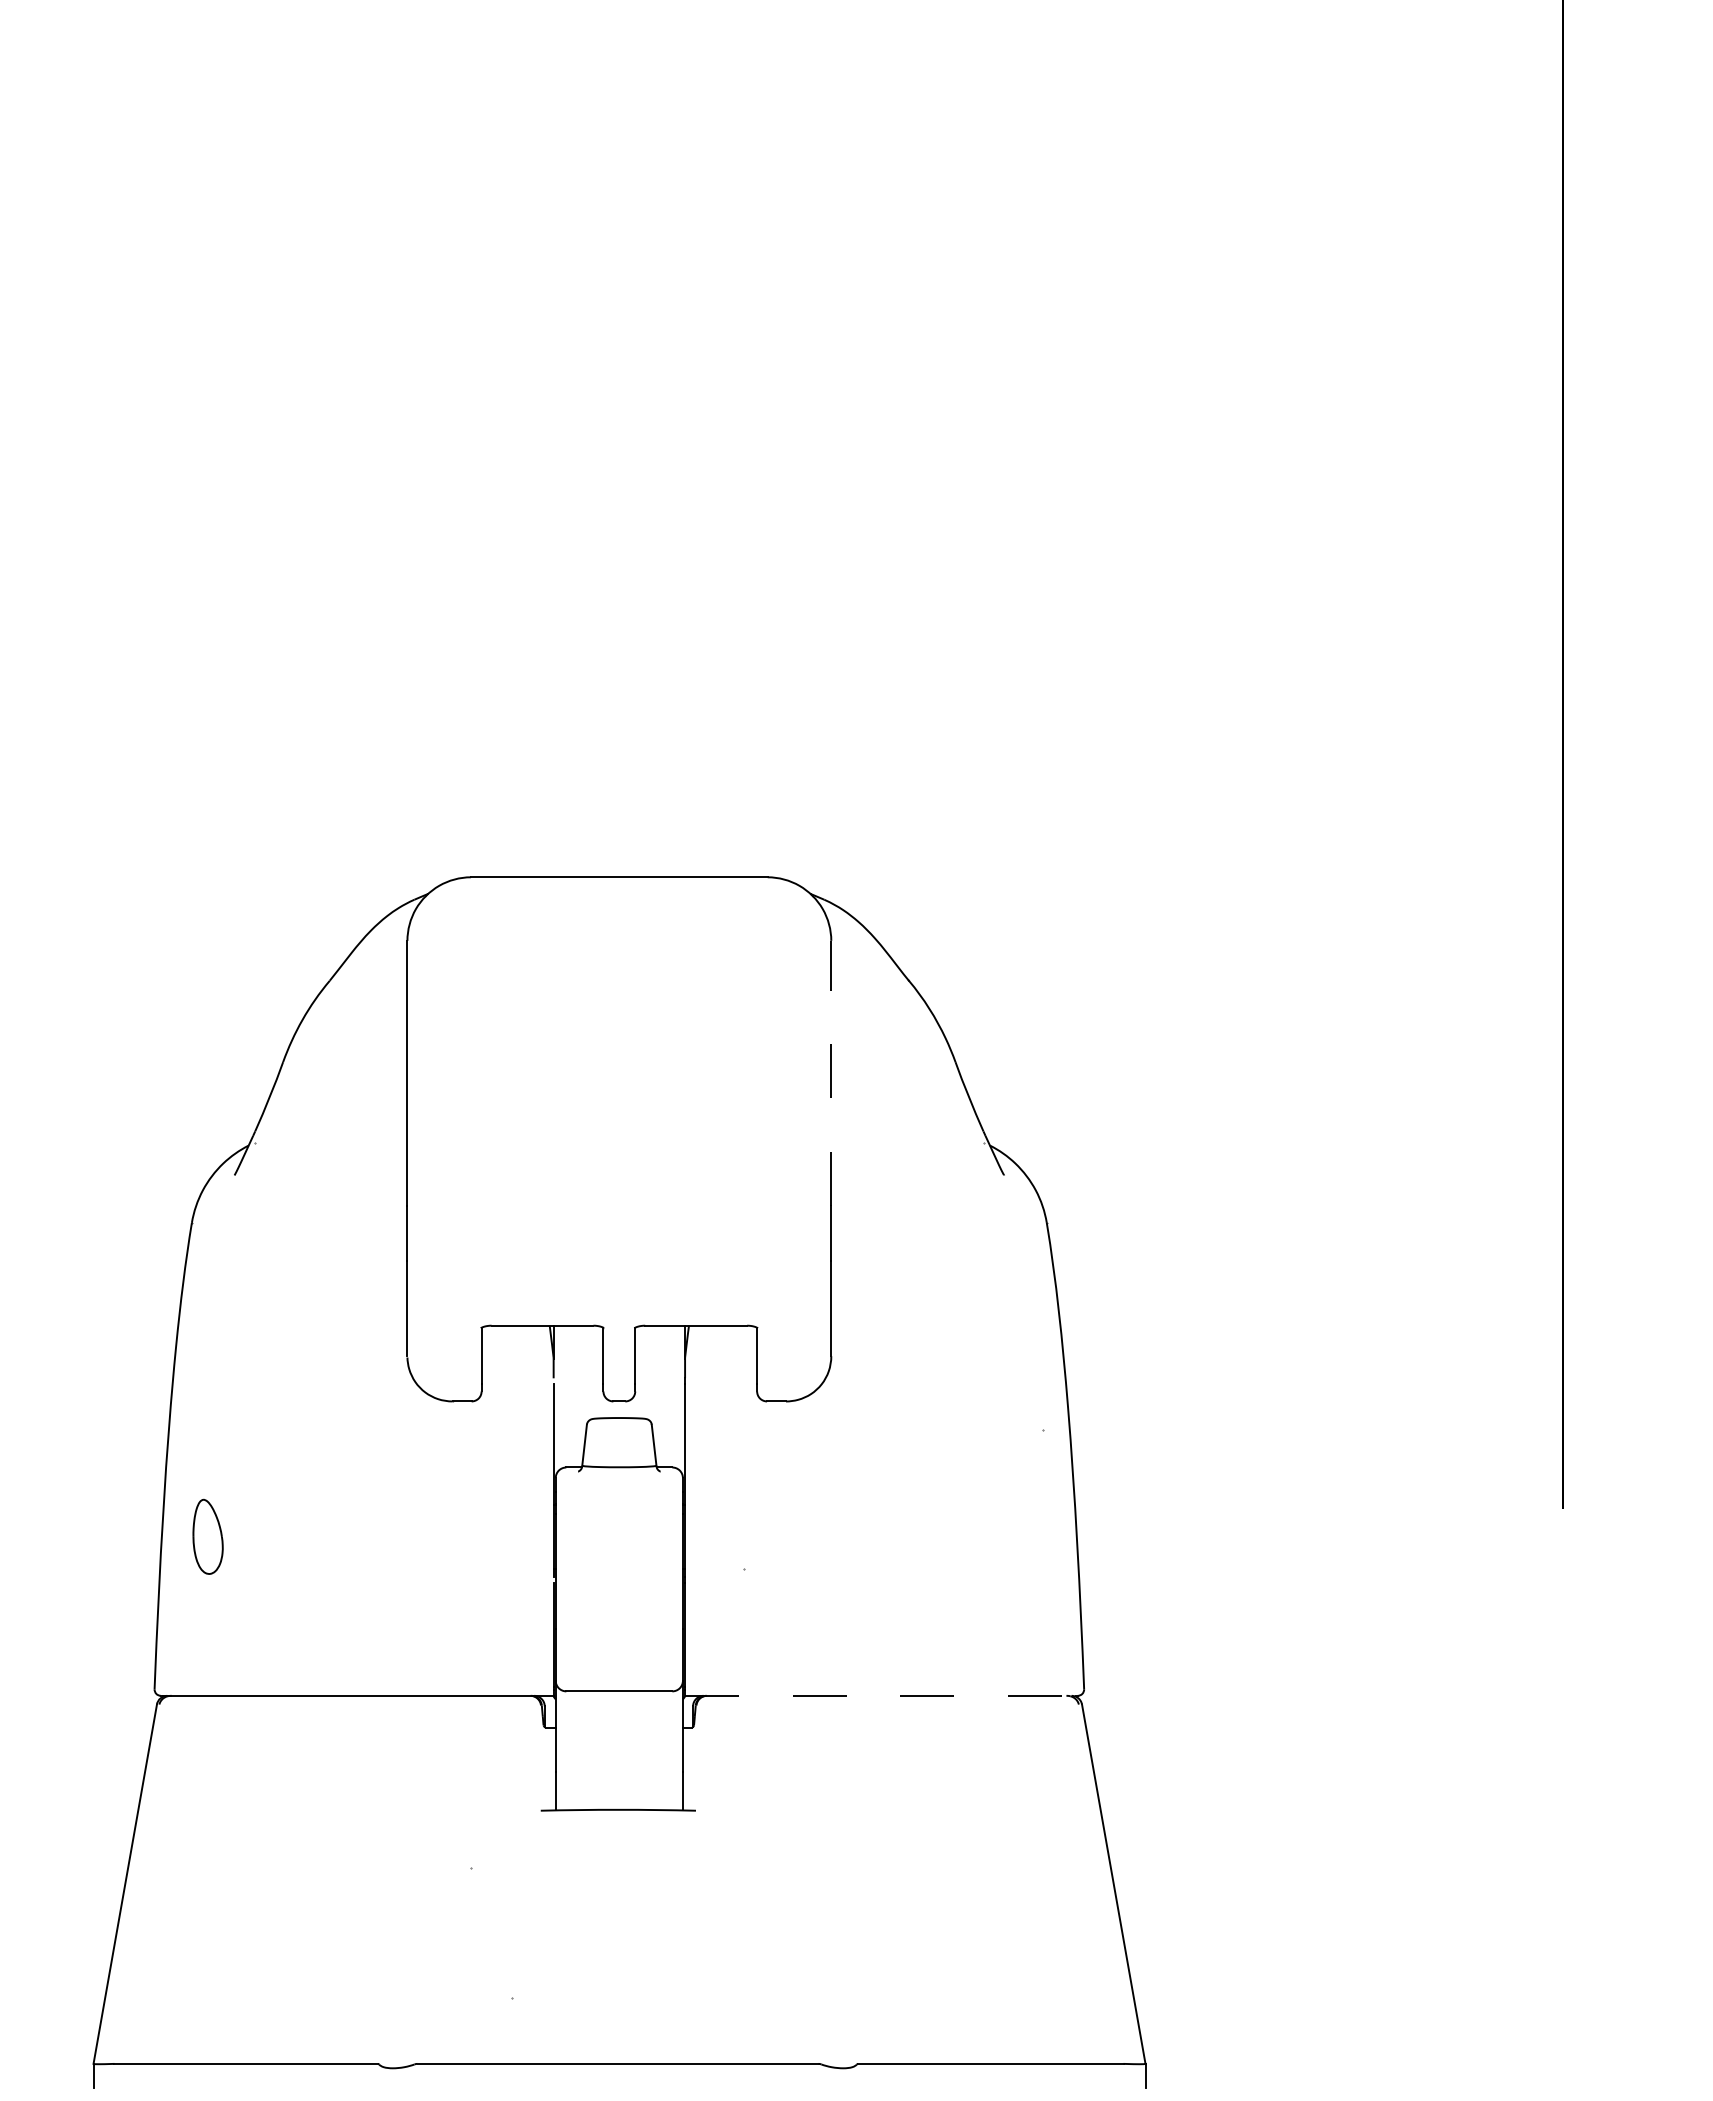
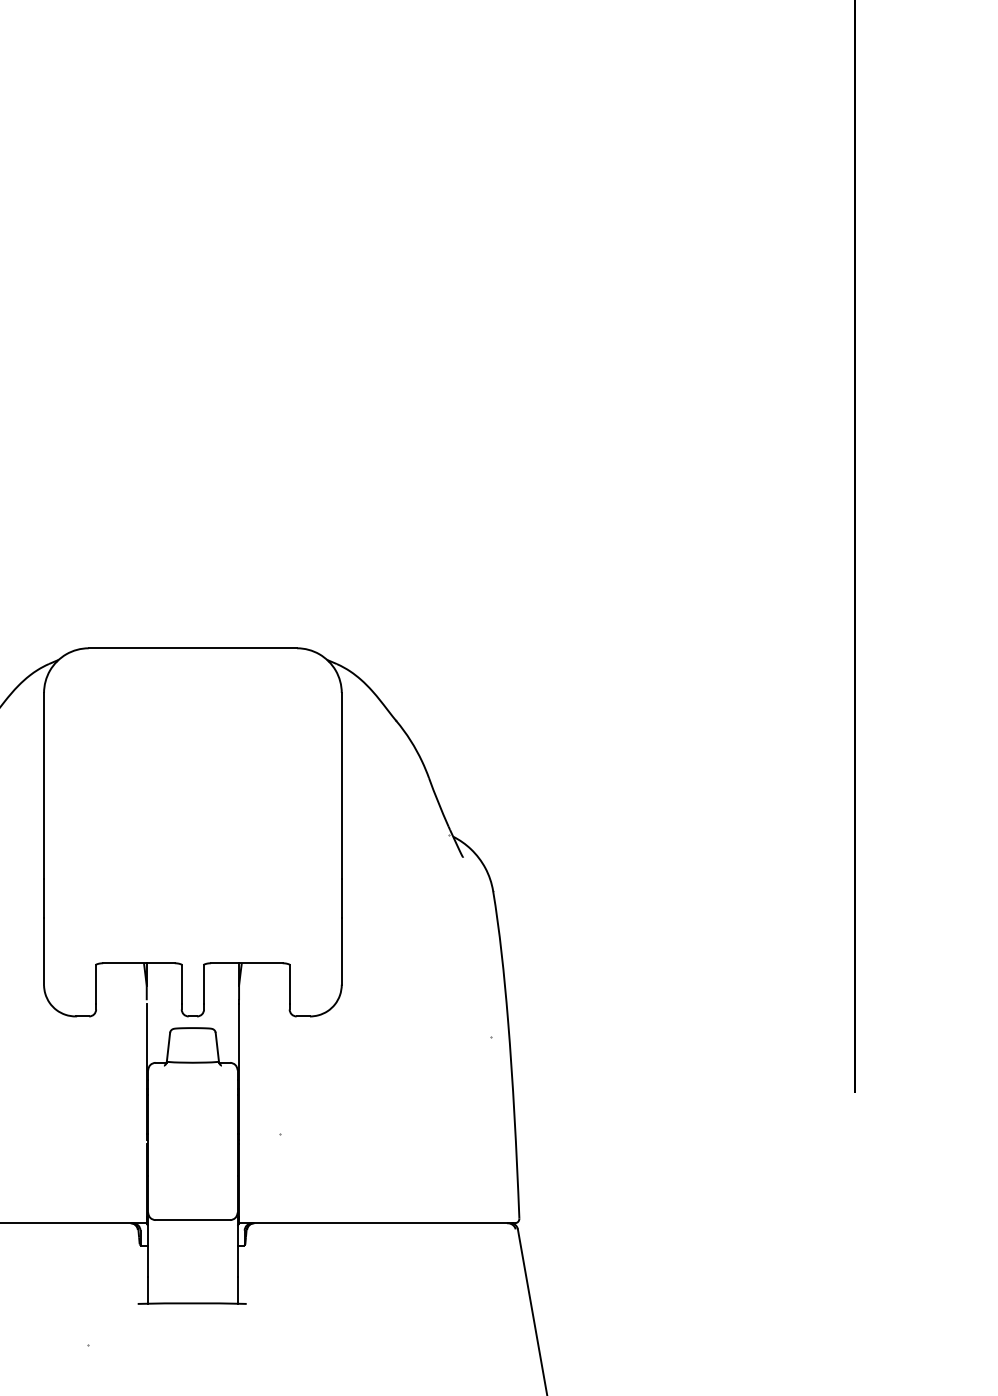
line: (831, 1072) -> (341, 785), dashed -> solid
line: (880, 1695) -> (376, 1223), dashed -> solid

